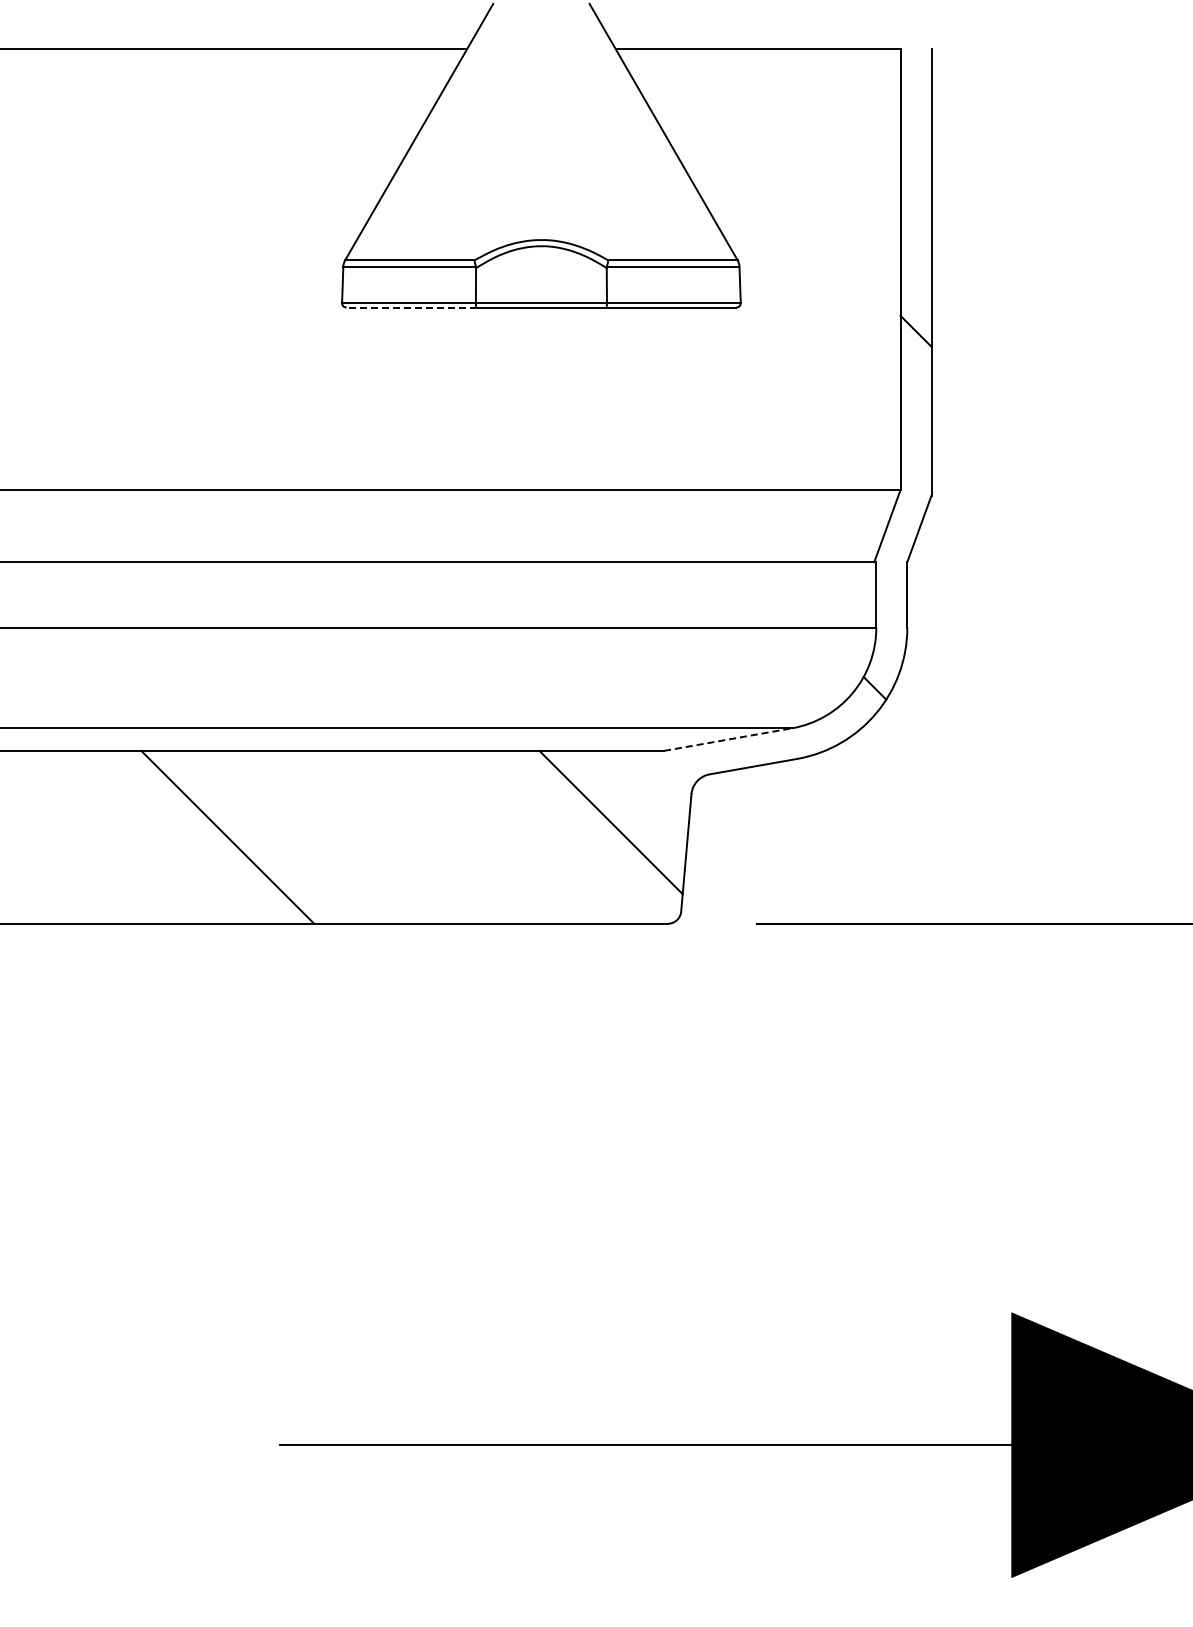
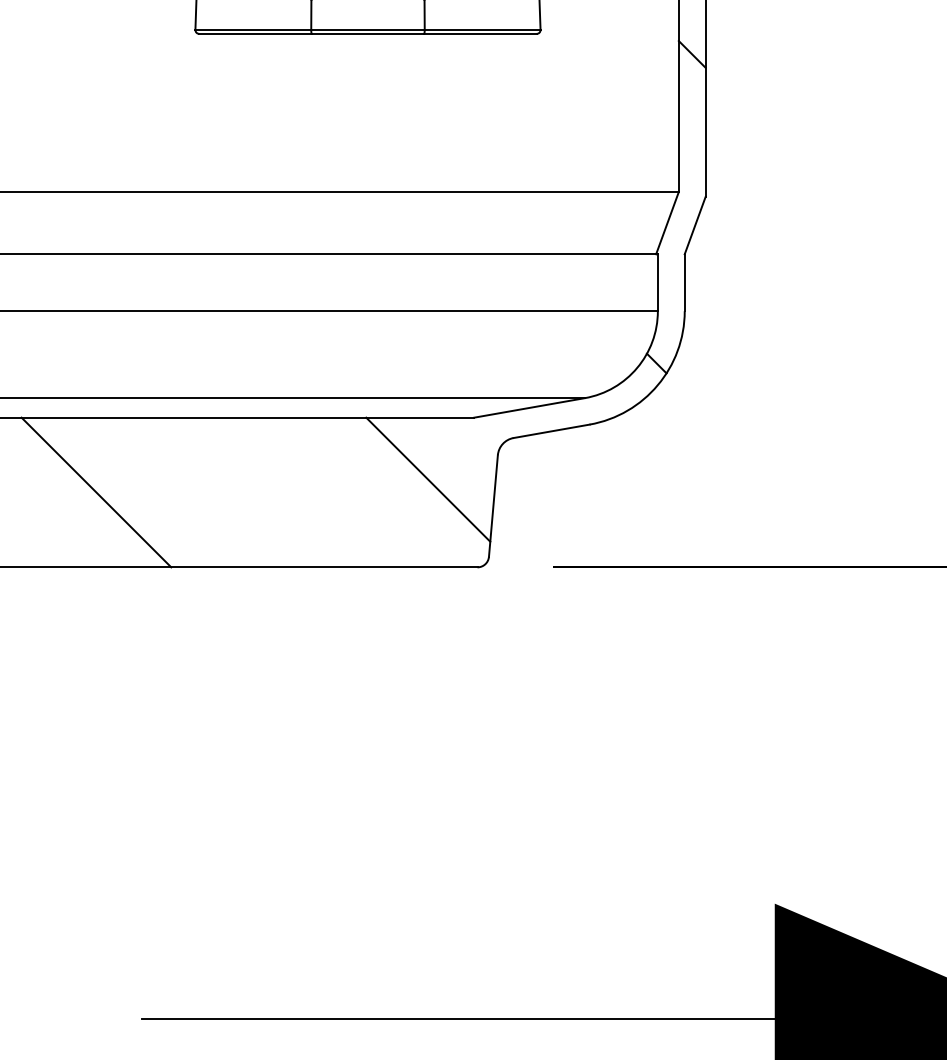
line: (411, 307) -> (255, 33), dashed -> solid
line: (728, 739) -> (529, 407), dashed -> solid

